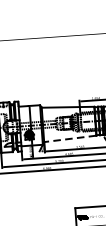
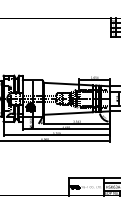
line: (69, 138) -> (67, 113), dashed -> solid

